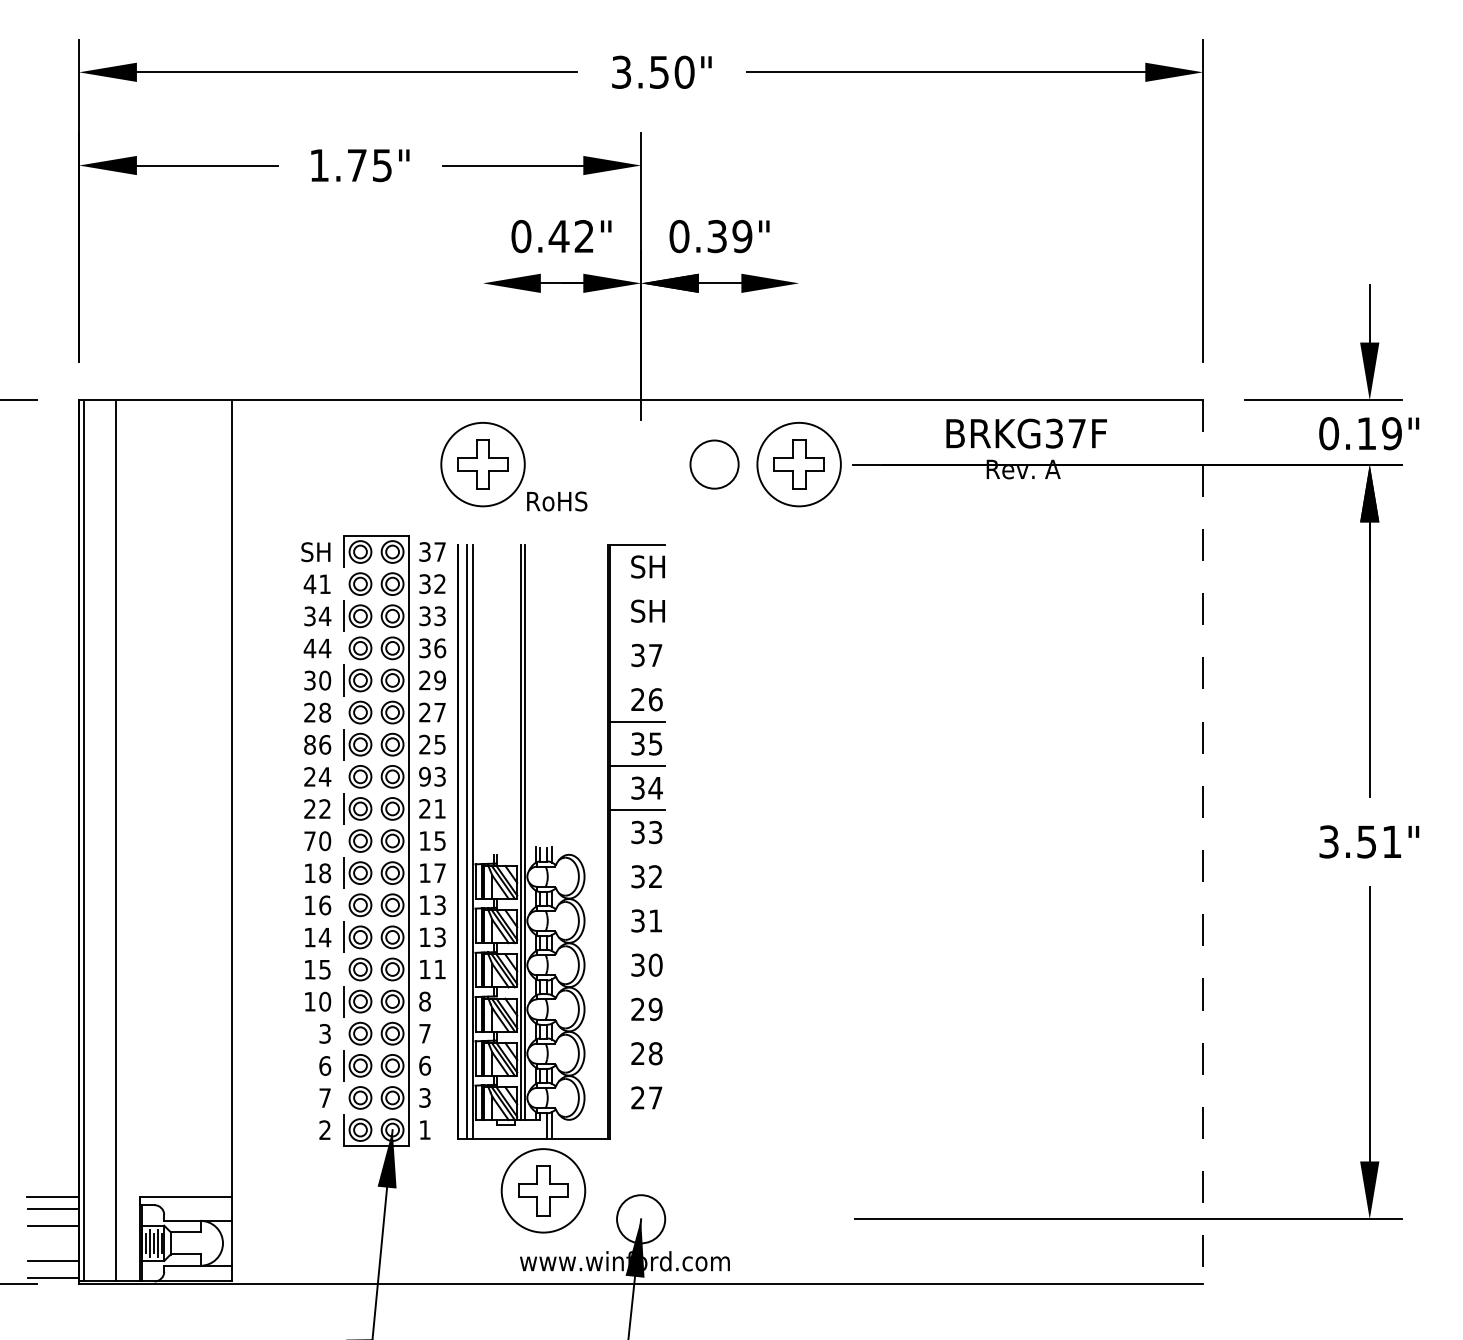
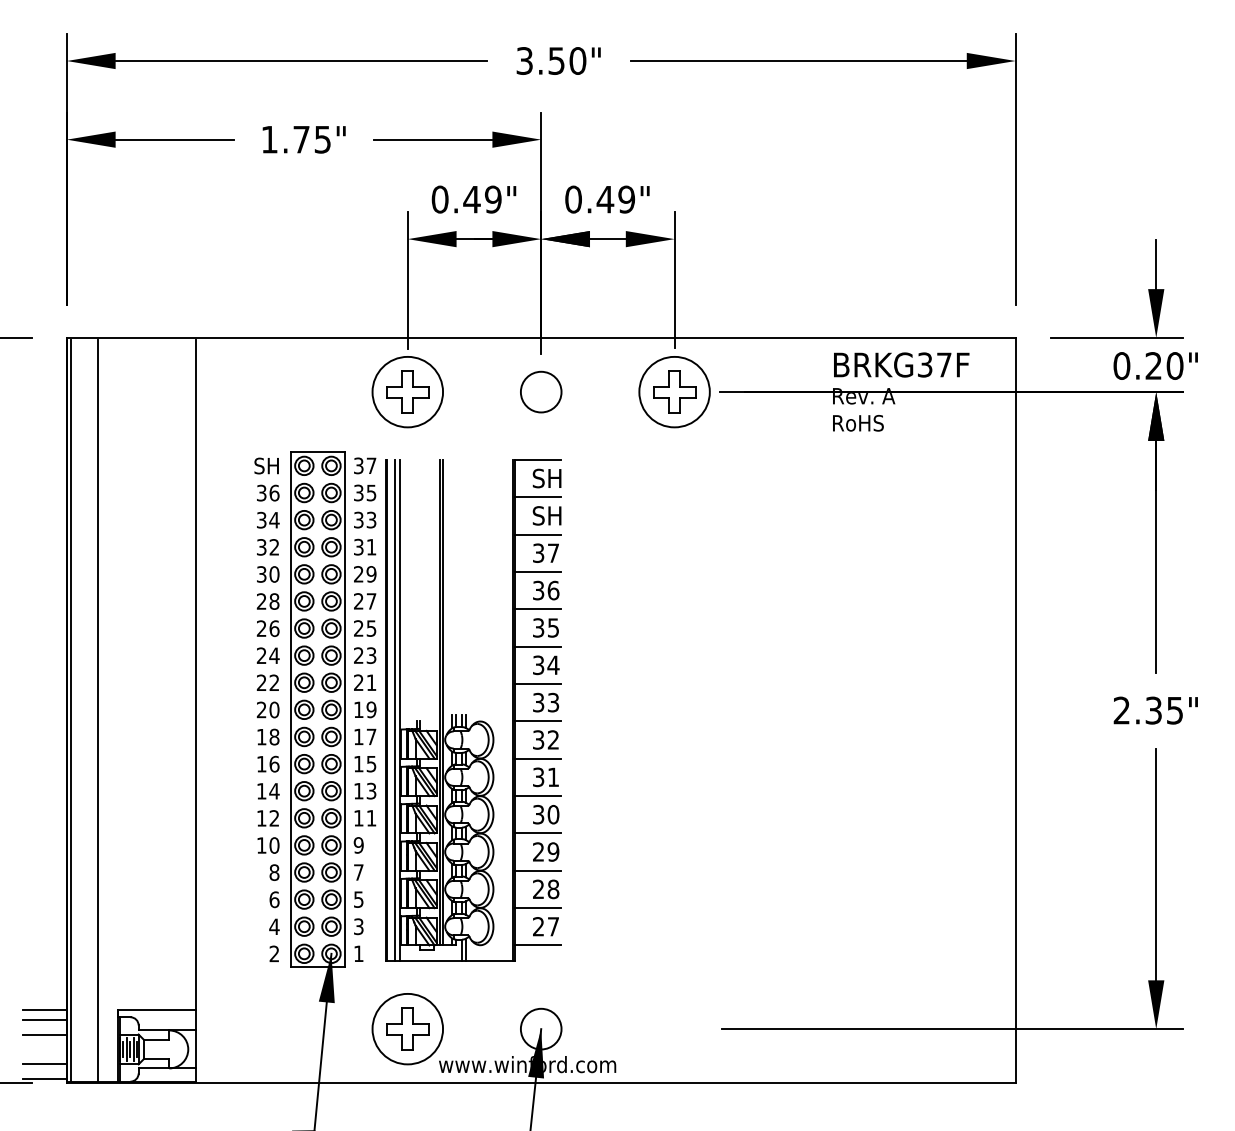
text: (583, 236) -> (492, 199), 0.42" -> 0.49"
text: (717, 236) -> (605, 199), 0.39" -> 0.49"
line: (482, 332) -> (407, 280), added
line: (799, 332) -> (674, 280), added
text: (1026, 433) -> (901, 364), moved
text: (1379, 433) -> (1164, 365), 0.19" -> 0.20"
circle: (714, 463) -> (541, 391), moved
text: (557, 501) -> (858, 423), moved
text: (316, 583) -> (267, 492), 41 -> 36
text: (440, 583) -> (371, 492), 32 -> 35
line: (636, 589) -> (537, 497), added
line: (636, 633) -> (537, 534), added
text: (440, 647) -> (371, 546), 36 -> 31
text: (316, 648) -> (267, 547), 44 -> 32
line: (636, 677) -> (537, 571), added
text: (637, 699) -> (538, 590), 26 -> 36
text: (309, 744) -> (261, 628), 86 -> 26
text: (424, 776) -> (358, 655), 93 -> 23
text: (309, 840) -> (261, 709), 70 -> 20
line: (344, 840) -> (290, 709), dashed -> solid
text: (440, 840) -> (371, 709), 15 -> 19
line: (1203, 841) -> (1015, 710), dashed -> solid
text: (1359, 841) -> (1147, 710), 3.51" -> 2.35"
line: (636, 854) -> (537, 721), added
line: (636, 898) -> (537, 758), added
text: (440, 904) -> (371, 763), 13 -> 15
line: (636, 943) -> (537, 796), added
text: (325, 969) -> (274, 818), 15 -> 12
line: (636, 987) -> (537, 833), added
text: (424, 1001) -> (358, 845), 8 -> 9
line: (636, 1031) -> (537, 870), added
text: (325, 1033) -> (274, 872), 3 -> 8
text: (424, 1065) -> (358, 899), 6 -> 5
line: (636, 1076) -> (537, 908), added
text: (325, 1097) -> (274, 926), 7 -> 4
line: (636, 1120) -> (537, 945), added
part: (543, 1191) -> (407, 1029), moved

